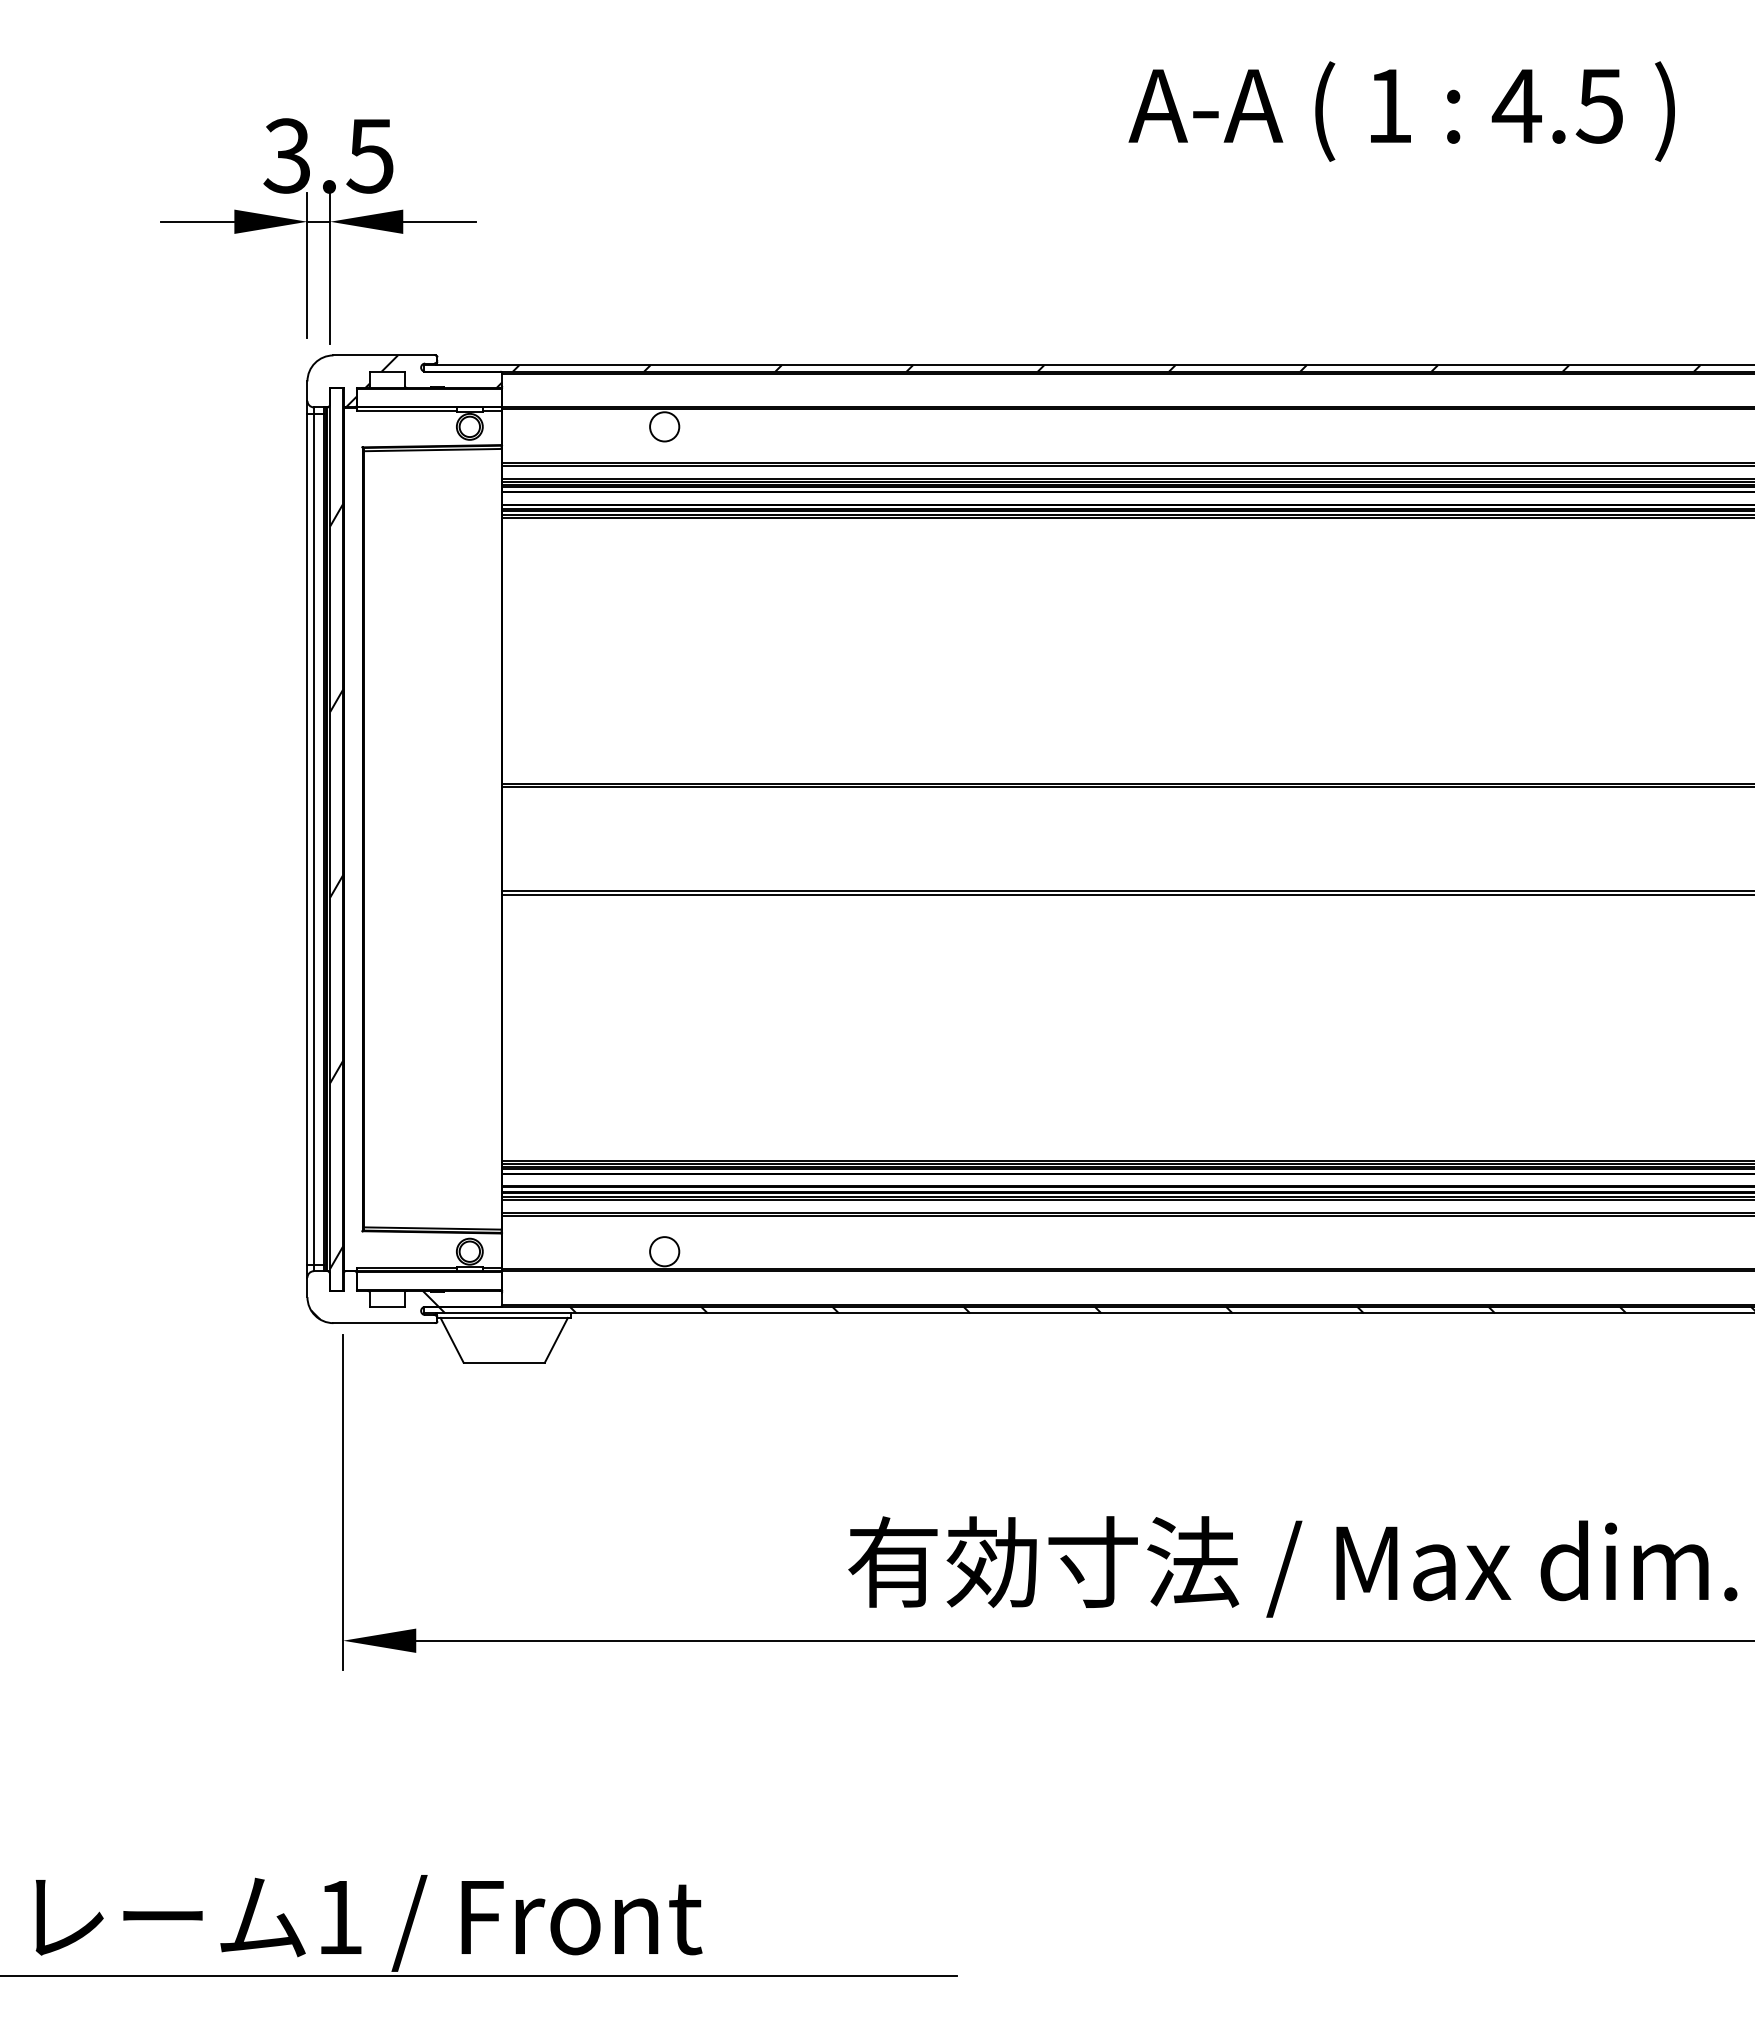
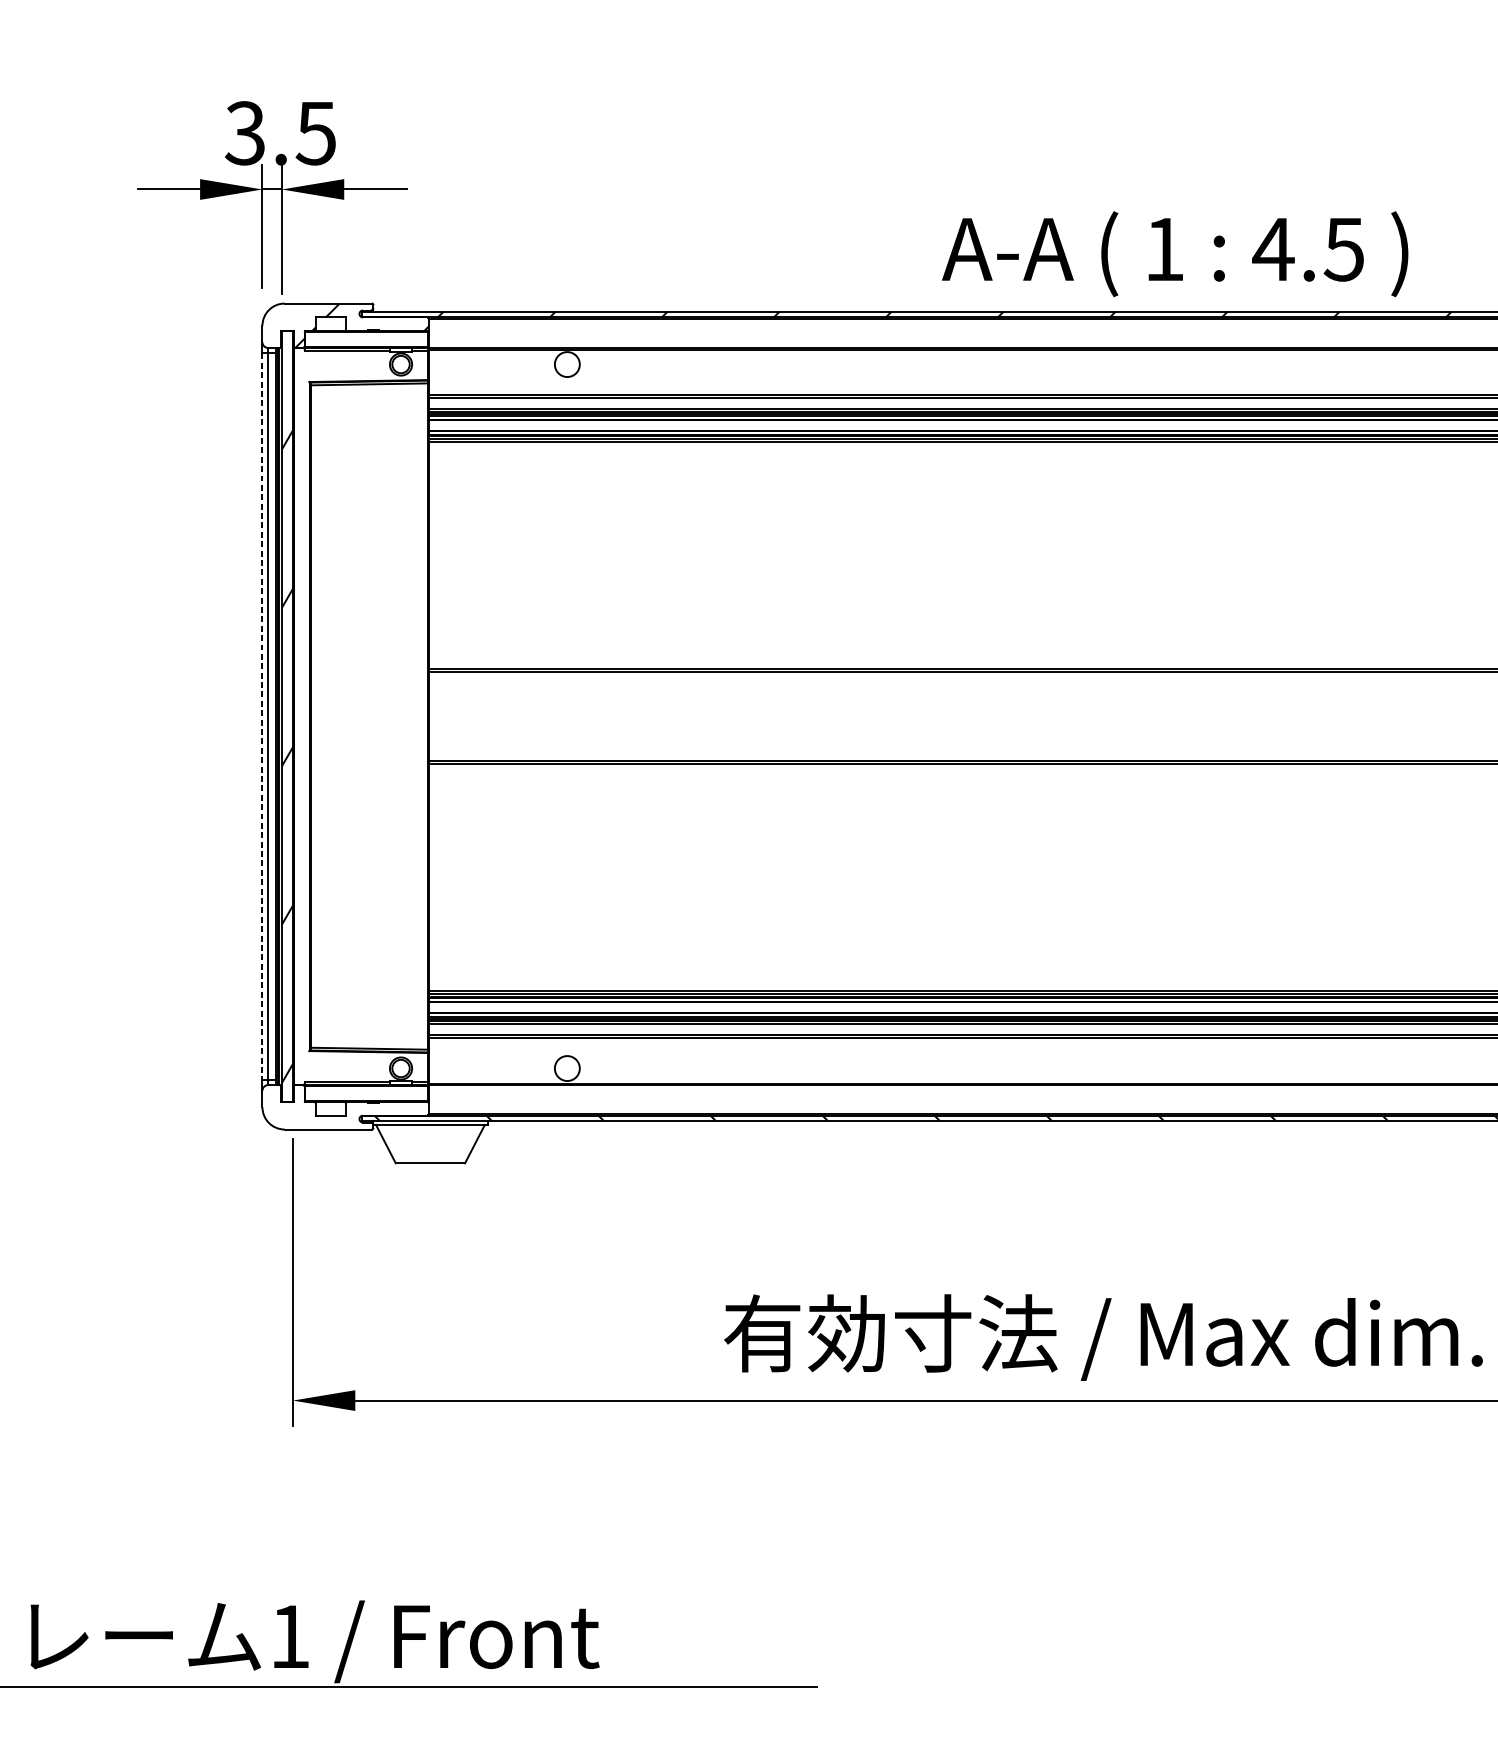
text: (1401, 111) -> (1174, 254), moved
line: (307, 839) -> (262, 716), solid -> dashed
hatch: (374, 1304) -> (319, 1113), removed

